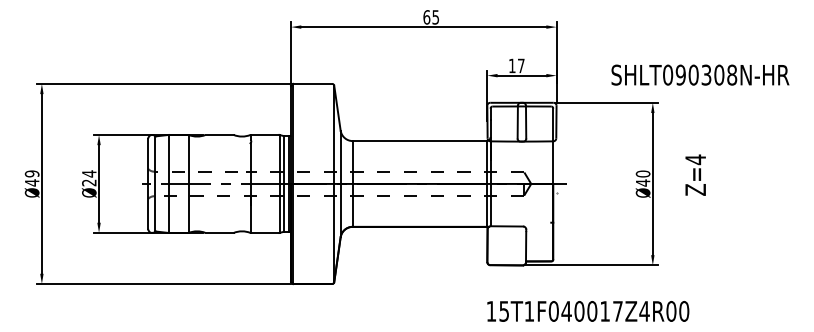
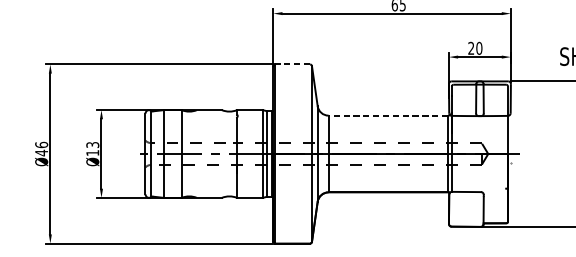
text: (516, 65) -> (475, 48), 17 -> 20
line: (312, 83) -> (292, 64), solid -> dashed
line: (419, 141) -> (388, 116), solid -> dashed
text: (31, 173) -> (41, 144), Ø49 -> Ø46
text: (89, 178) -> (92, 149), Ø24 -> Ø13

